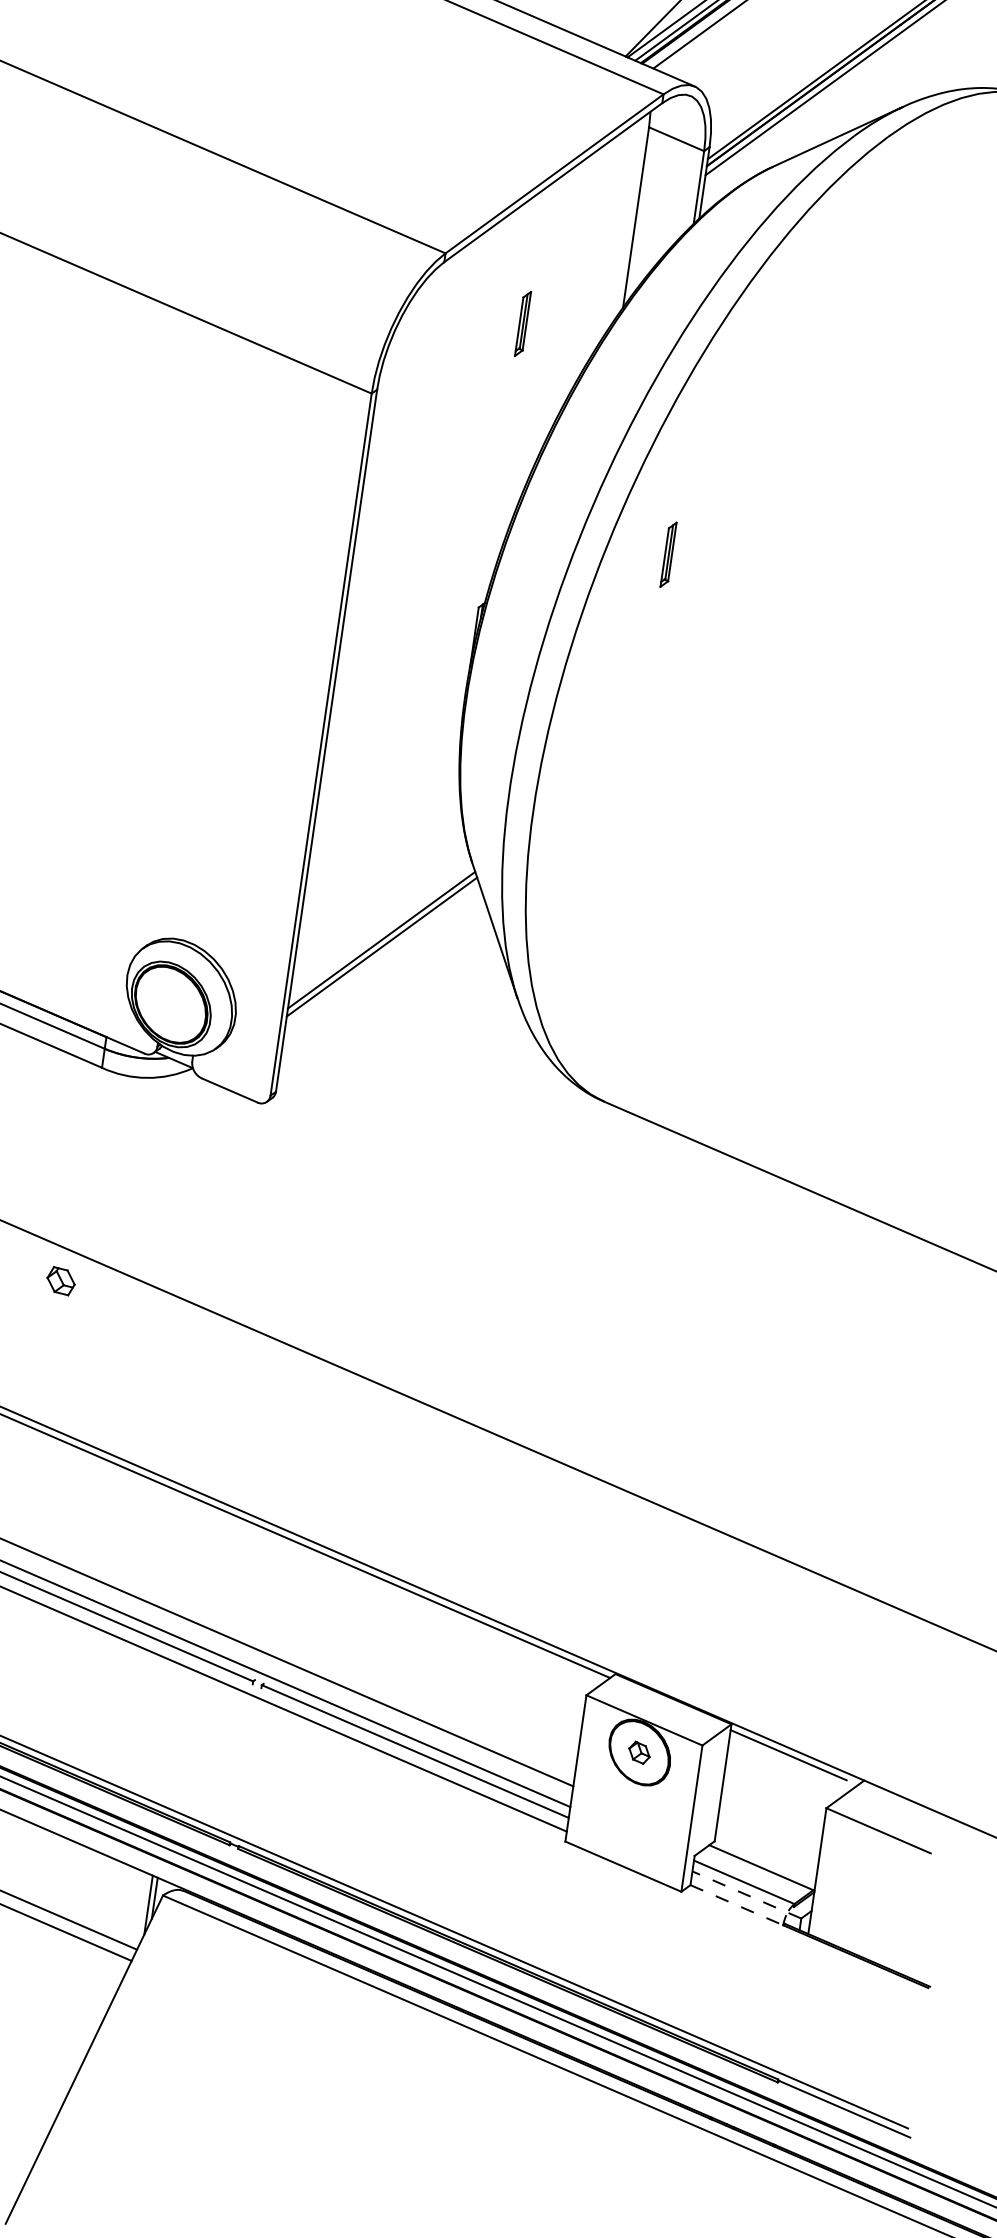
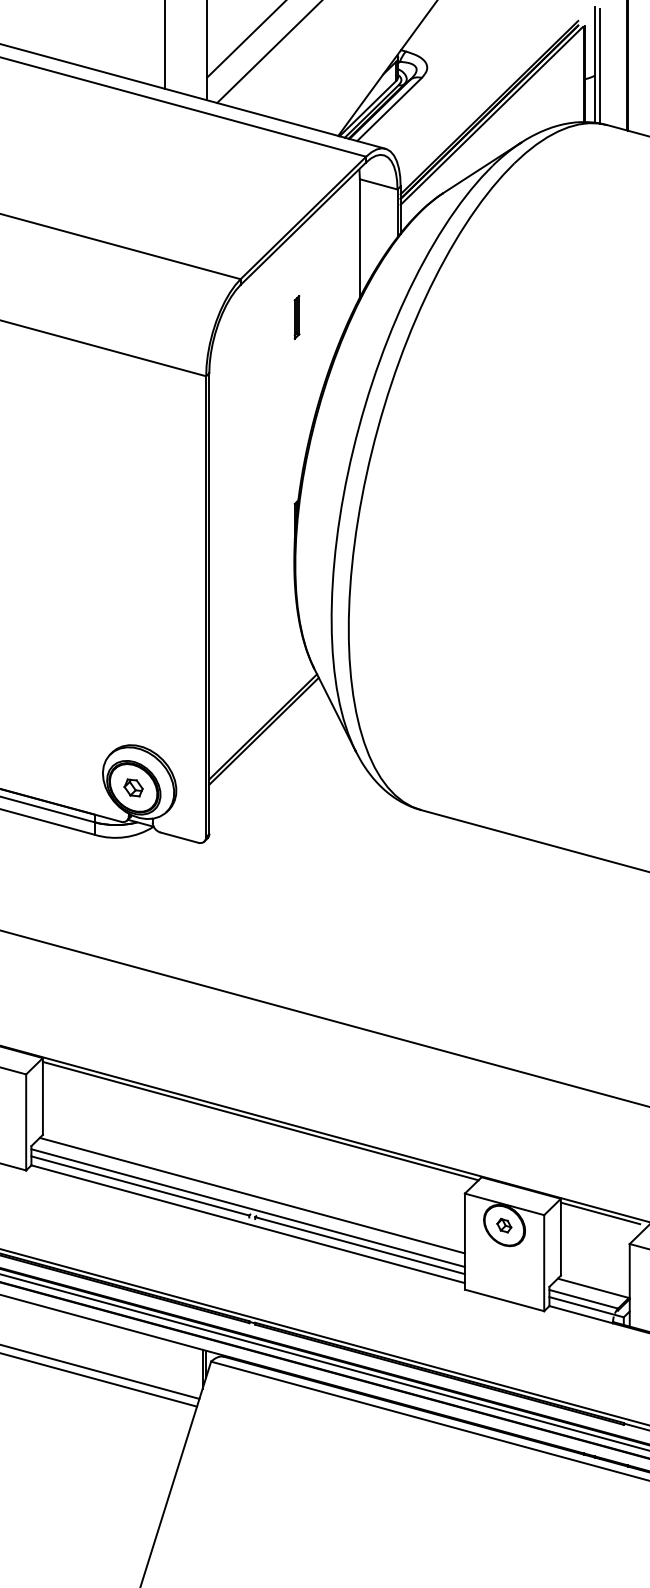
part: (667, 554) -> (411, 452), removed
part: (60, 1280) -> (133, 787), moved
line: (746, 1895) -> (586, 1307), dashed -> solid
line: (737, 1904) -> (581, 1314), dashed -> solid

